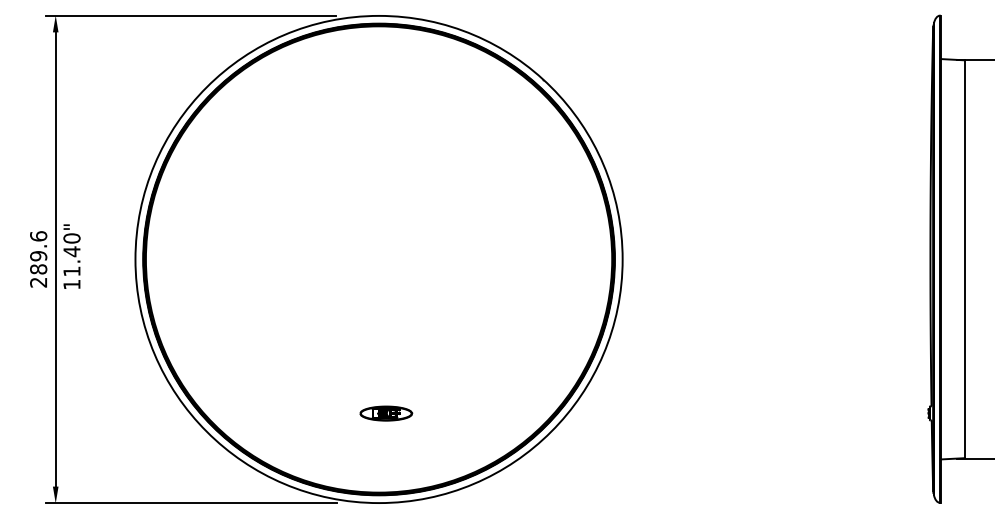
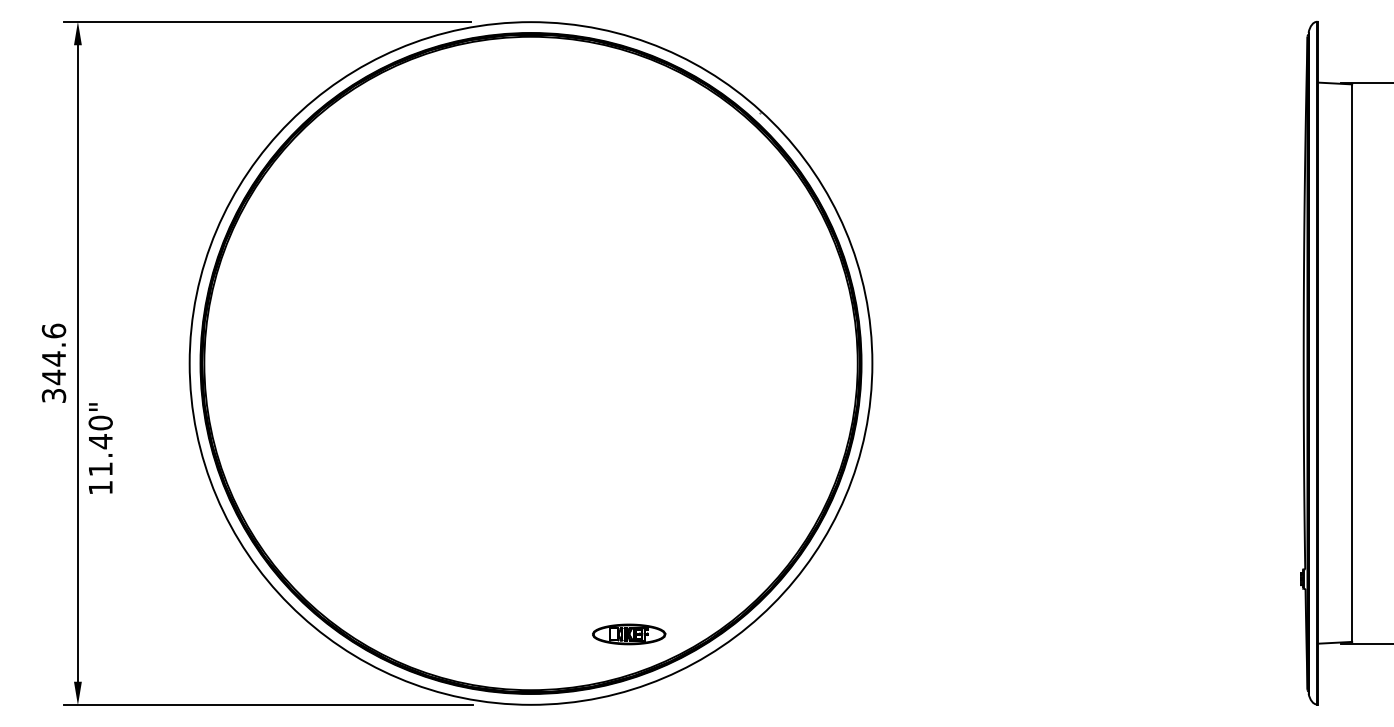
text: (71, 256) -> (100, 448), moved
text: (38, 268) -> (53, 376), 289.6 -> 344.6
part: (386, 413) -> (629, 634), moved

